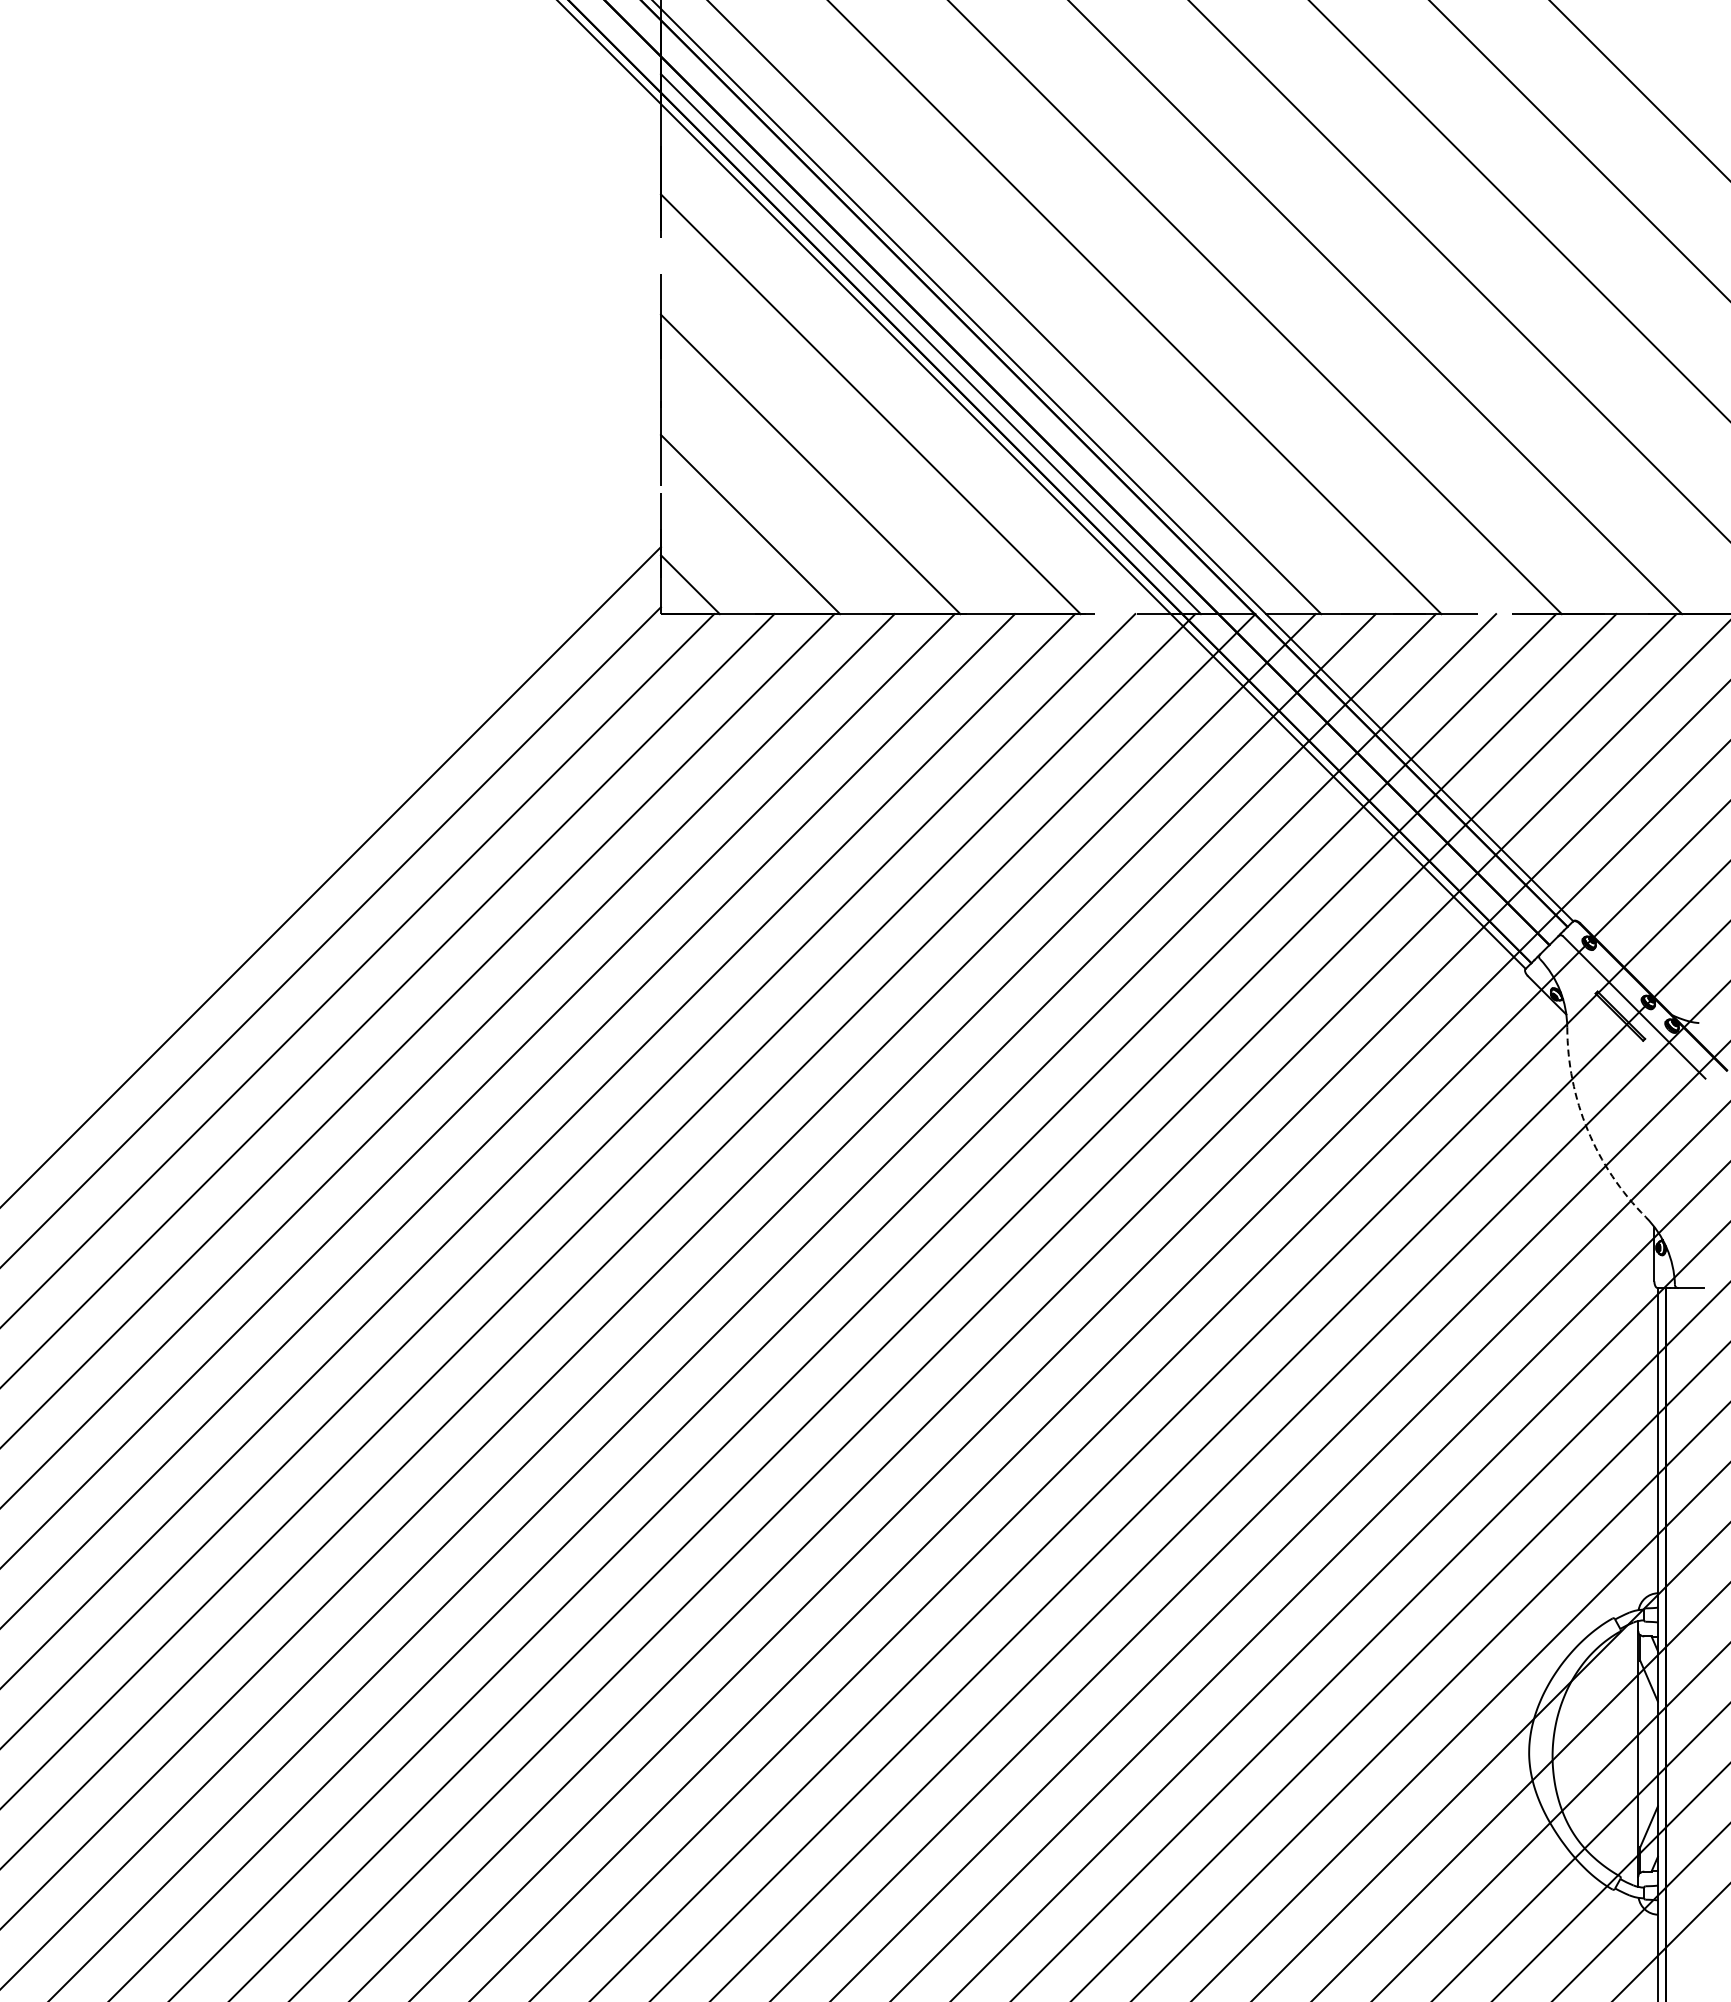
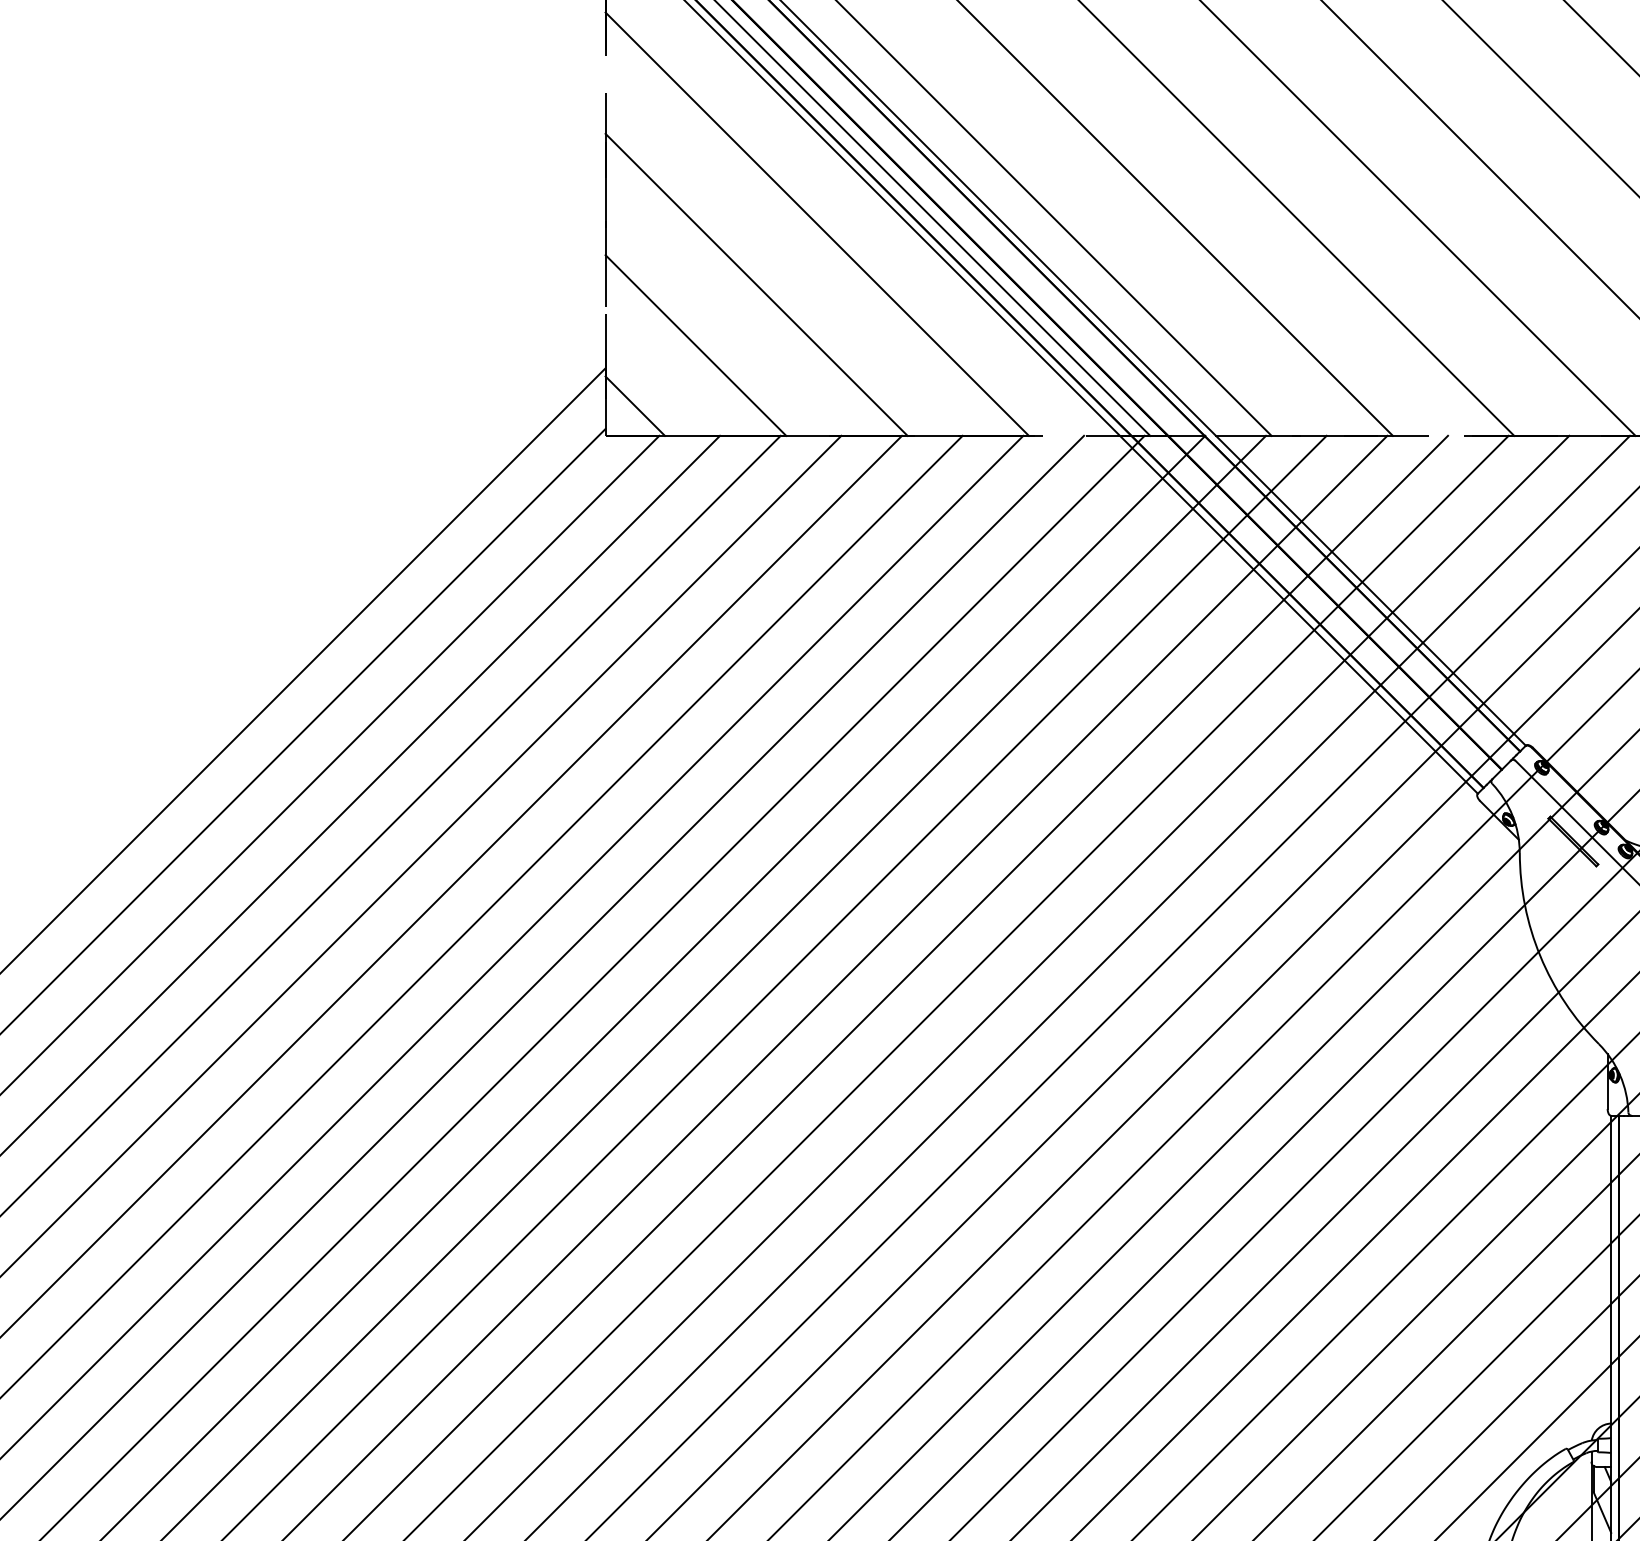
arc: (1587, 1130) -> (1540, 956), dashed -> solid

